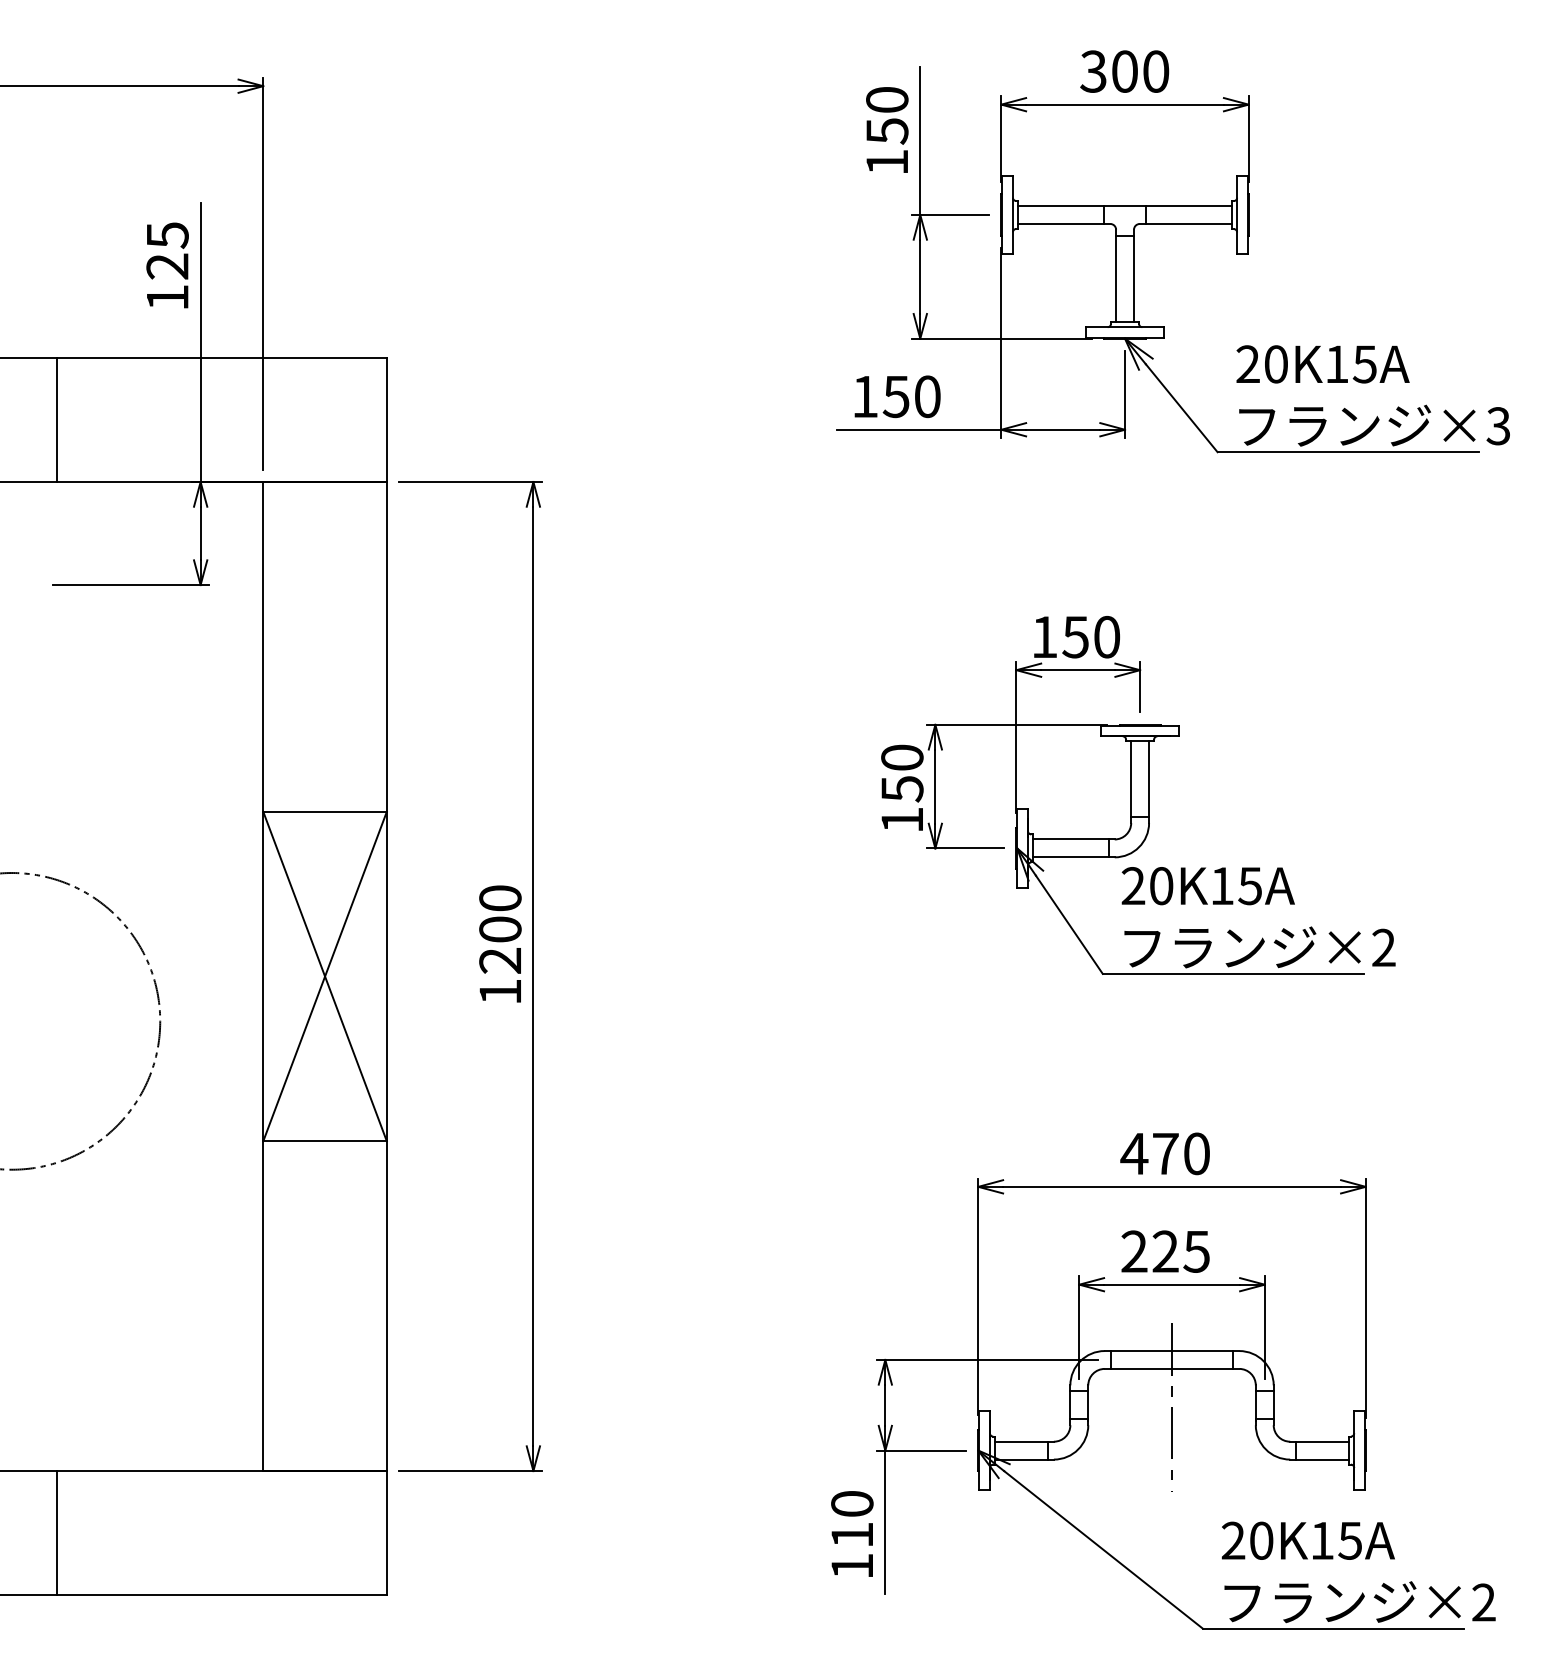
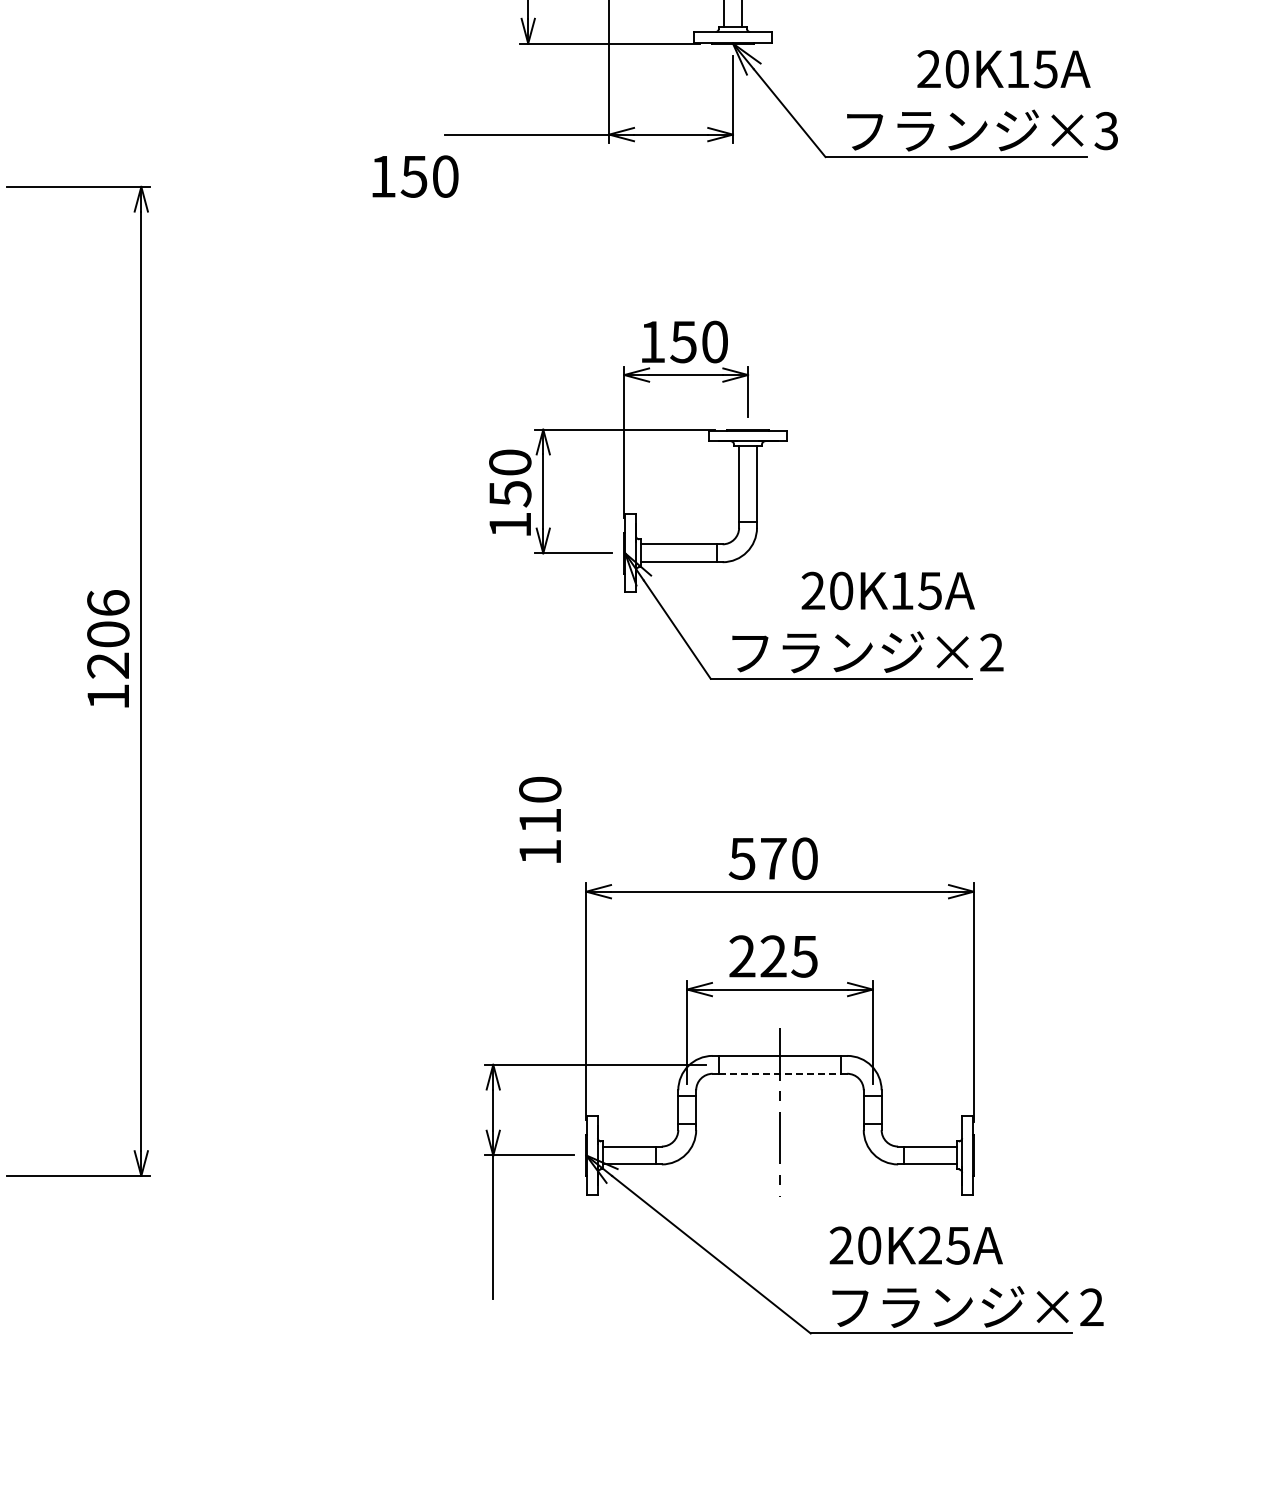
text: (1322, 364) -> (1003, 69), moved
text: (897, 396) -> (415, 176), moved
text: (1207, 886) -> (887, 591), moved
text: (500, 898) -> (108, 603), 1200 -> 1206
text: (1134, 1154) -> (742, 859), 470 -> 570
line: (1172, 1368) -> (780, 1073), solid -> dashed
text: (852, 1533) -> (540, 819), moved
text: (1321, 1540) -> (929, 1245), 20K15A -> 20K25A

